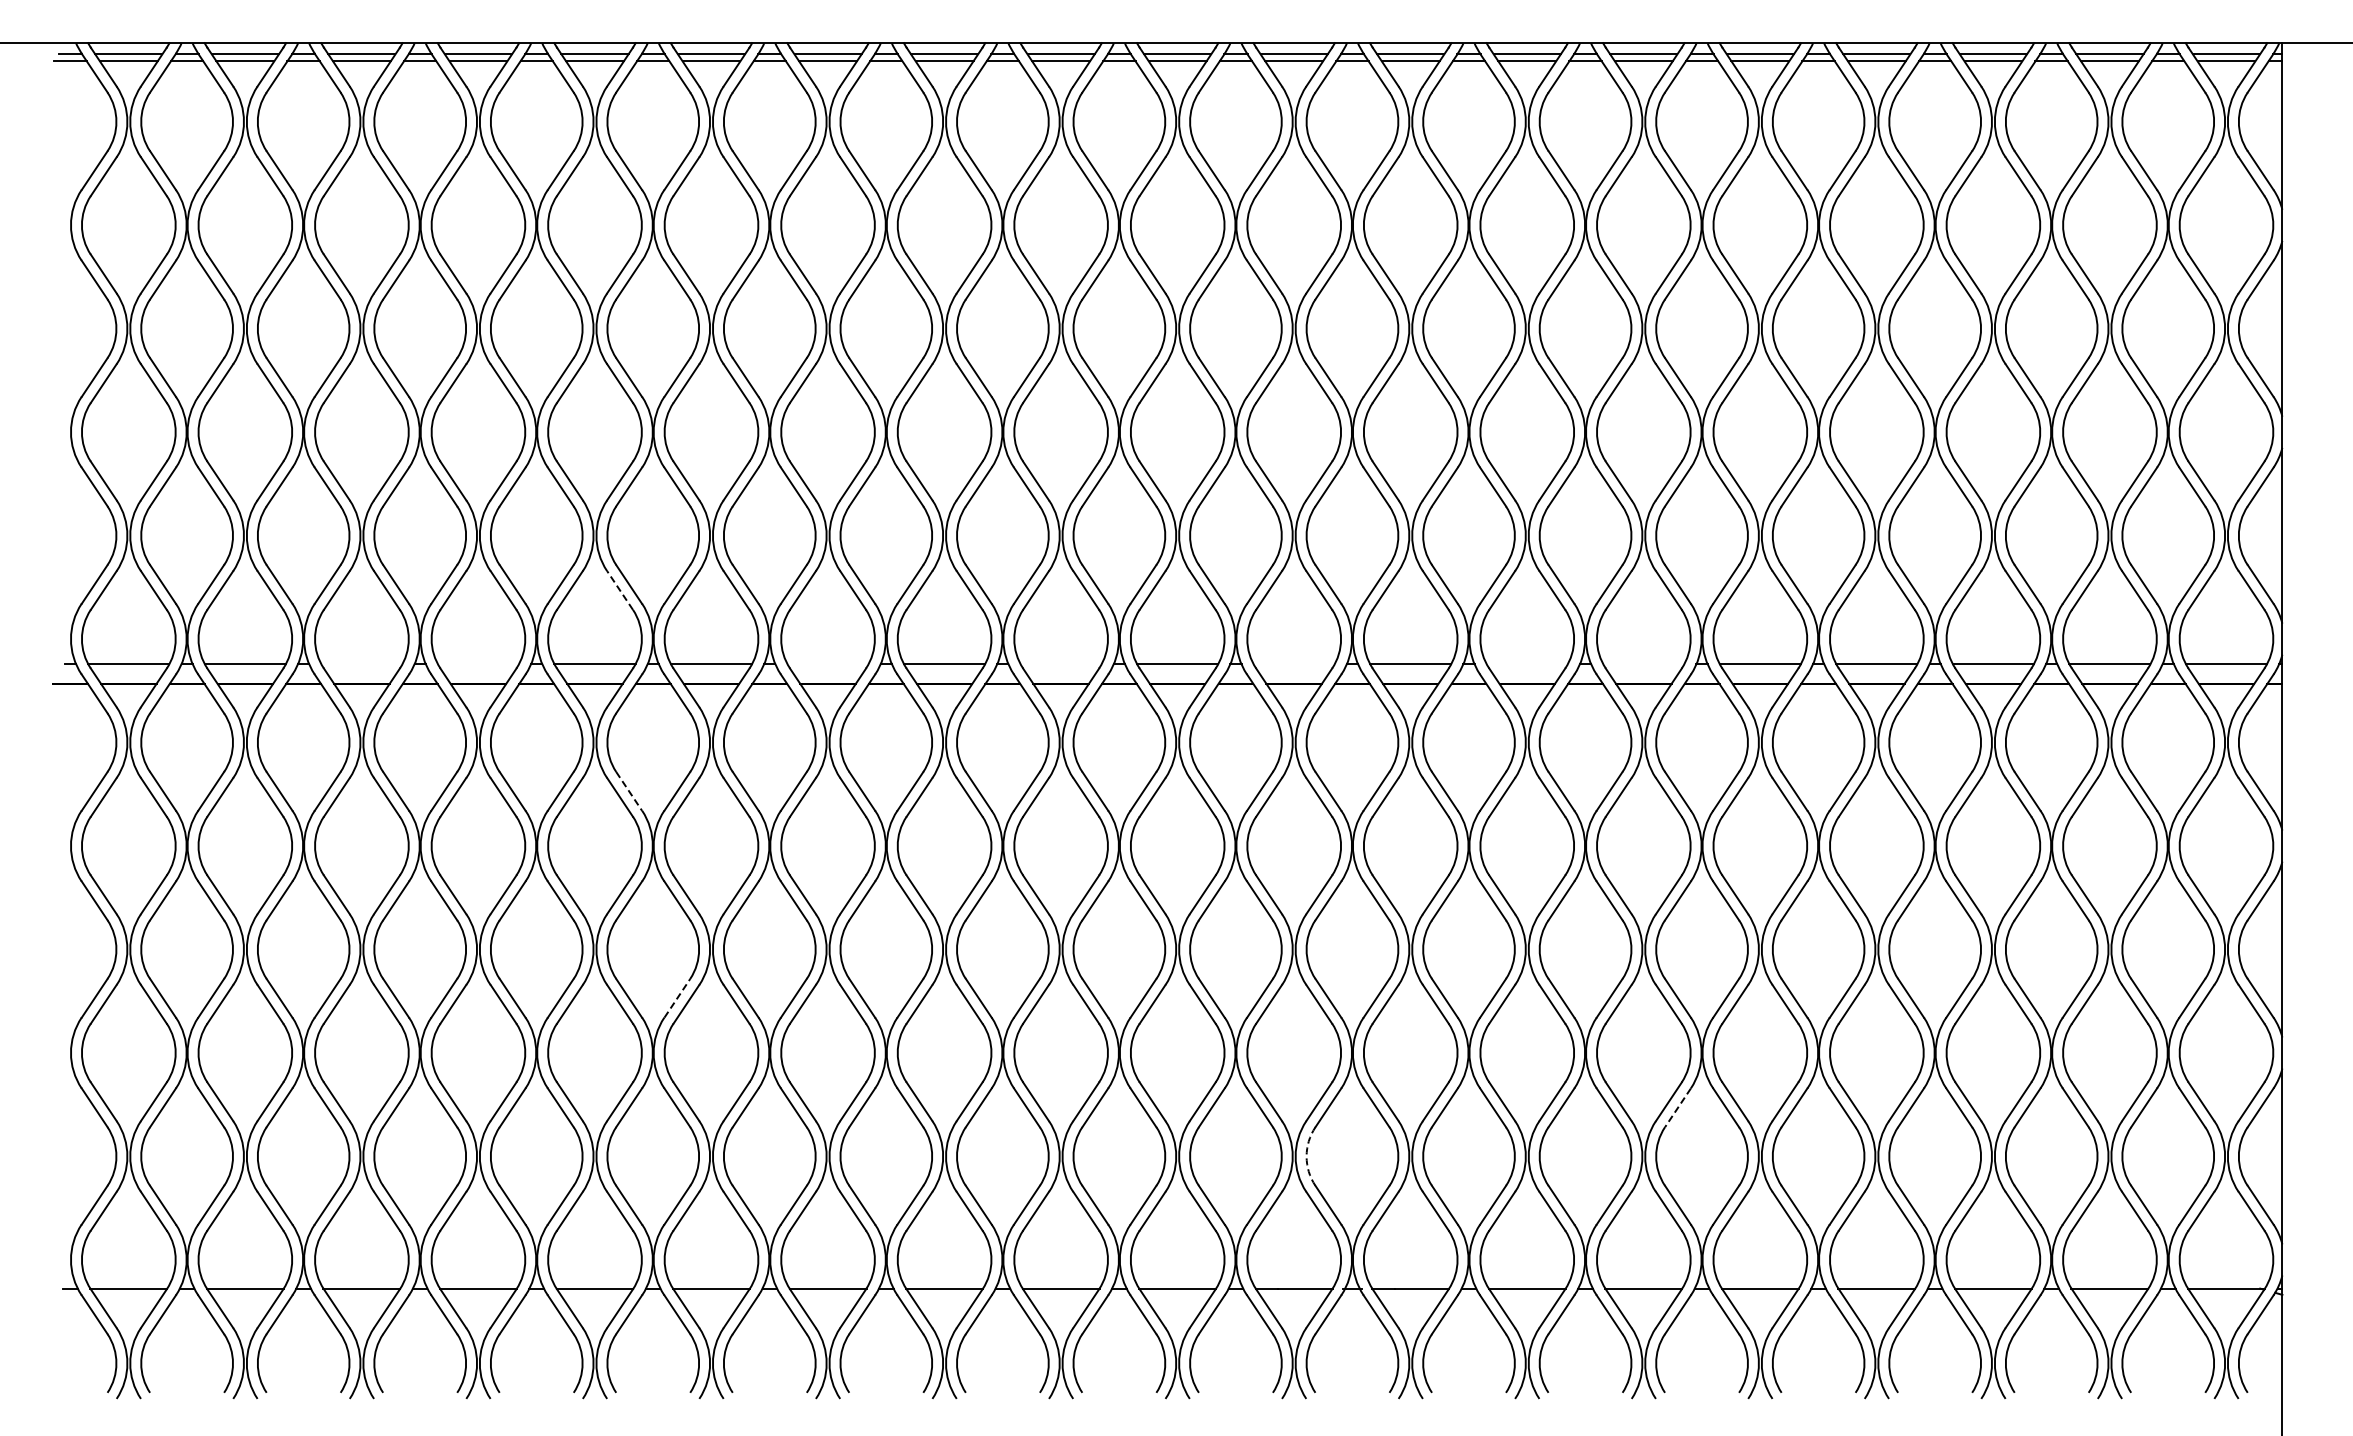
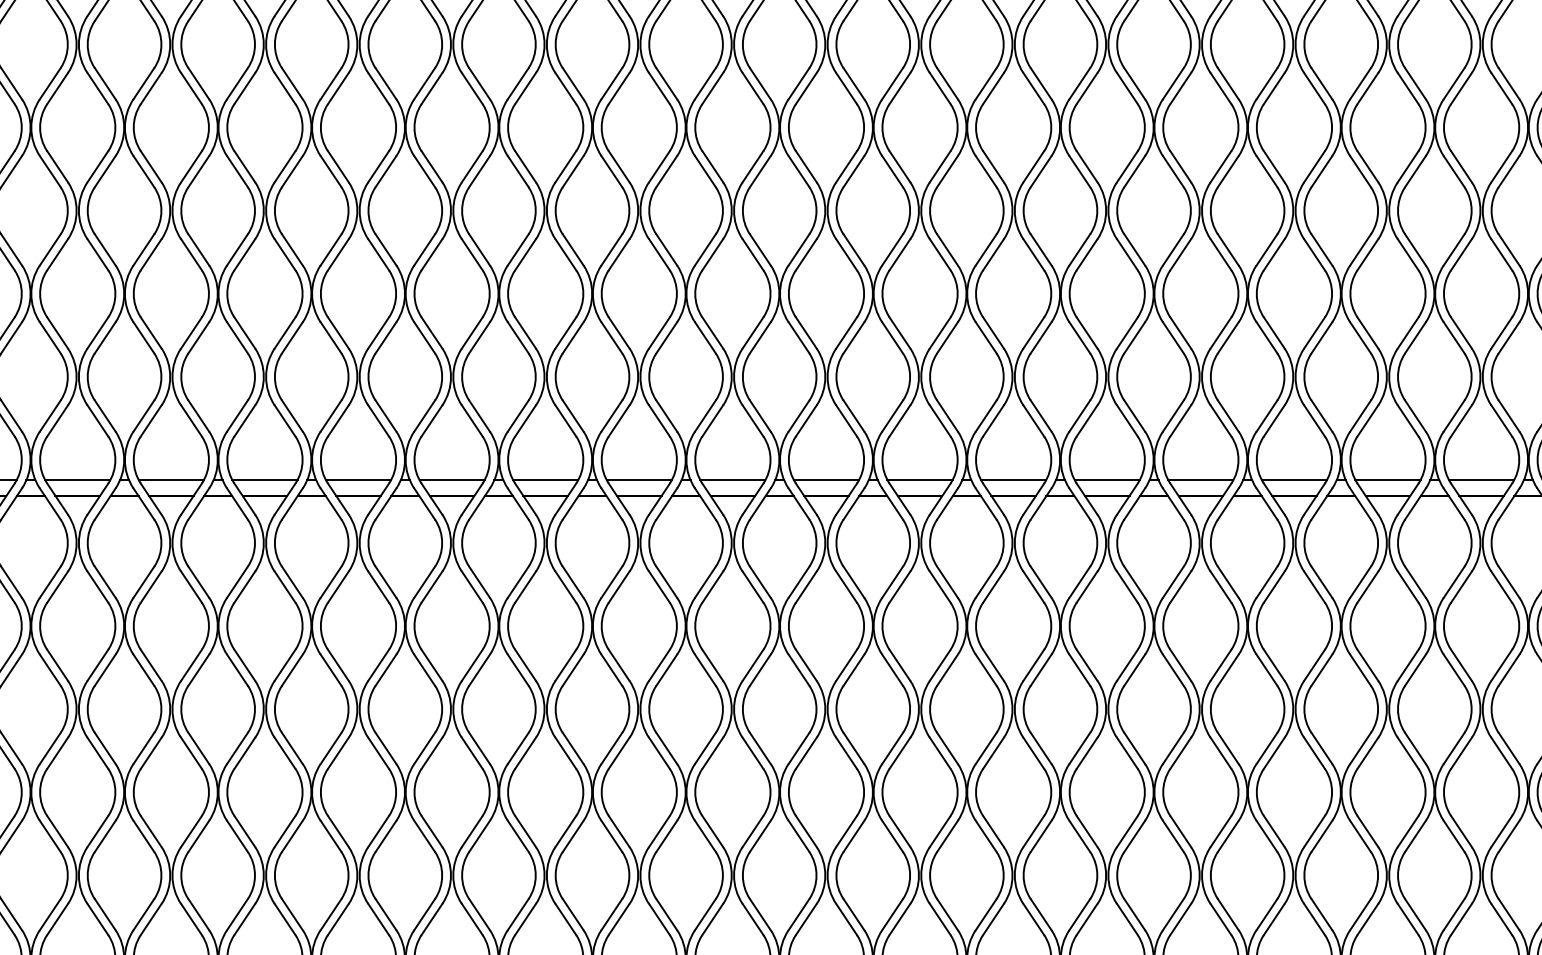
line: (619, 590) -> (284, 420), dashed -> solid
line: (361, 664) -> (77, 480), added
line: (478, 664) -> (171, 480), added
line: (827, 664) -> (451, 480), added
line: (1060, 664) -> (638, 480), added
line: (1293, 664) -> (825, 480), added
line: (1526, 664) -> (1013, 480), added
line: (1643, 664) -> (1107, 480), added
line: (629, 791) -> (292, 582), dashed -> solid
line: (677, 997) -> (331, 747), dashed -> solid
line: (1677, 1108) -> (1134, 836), dashed -> solid
arc: (1306, 1156) -> (836, 875), dashed -> solid

